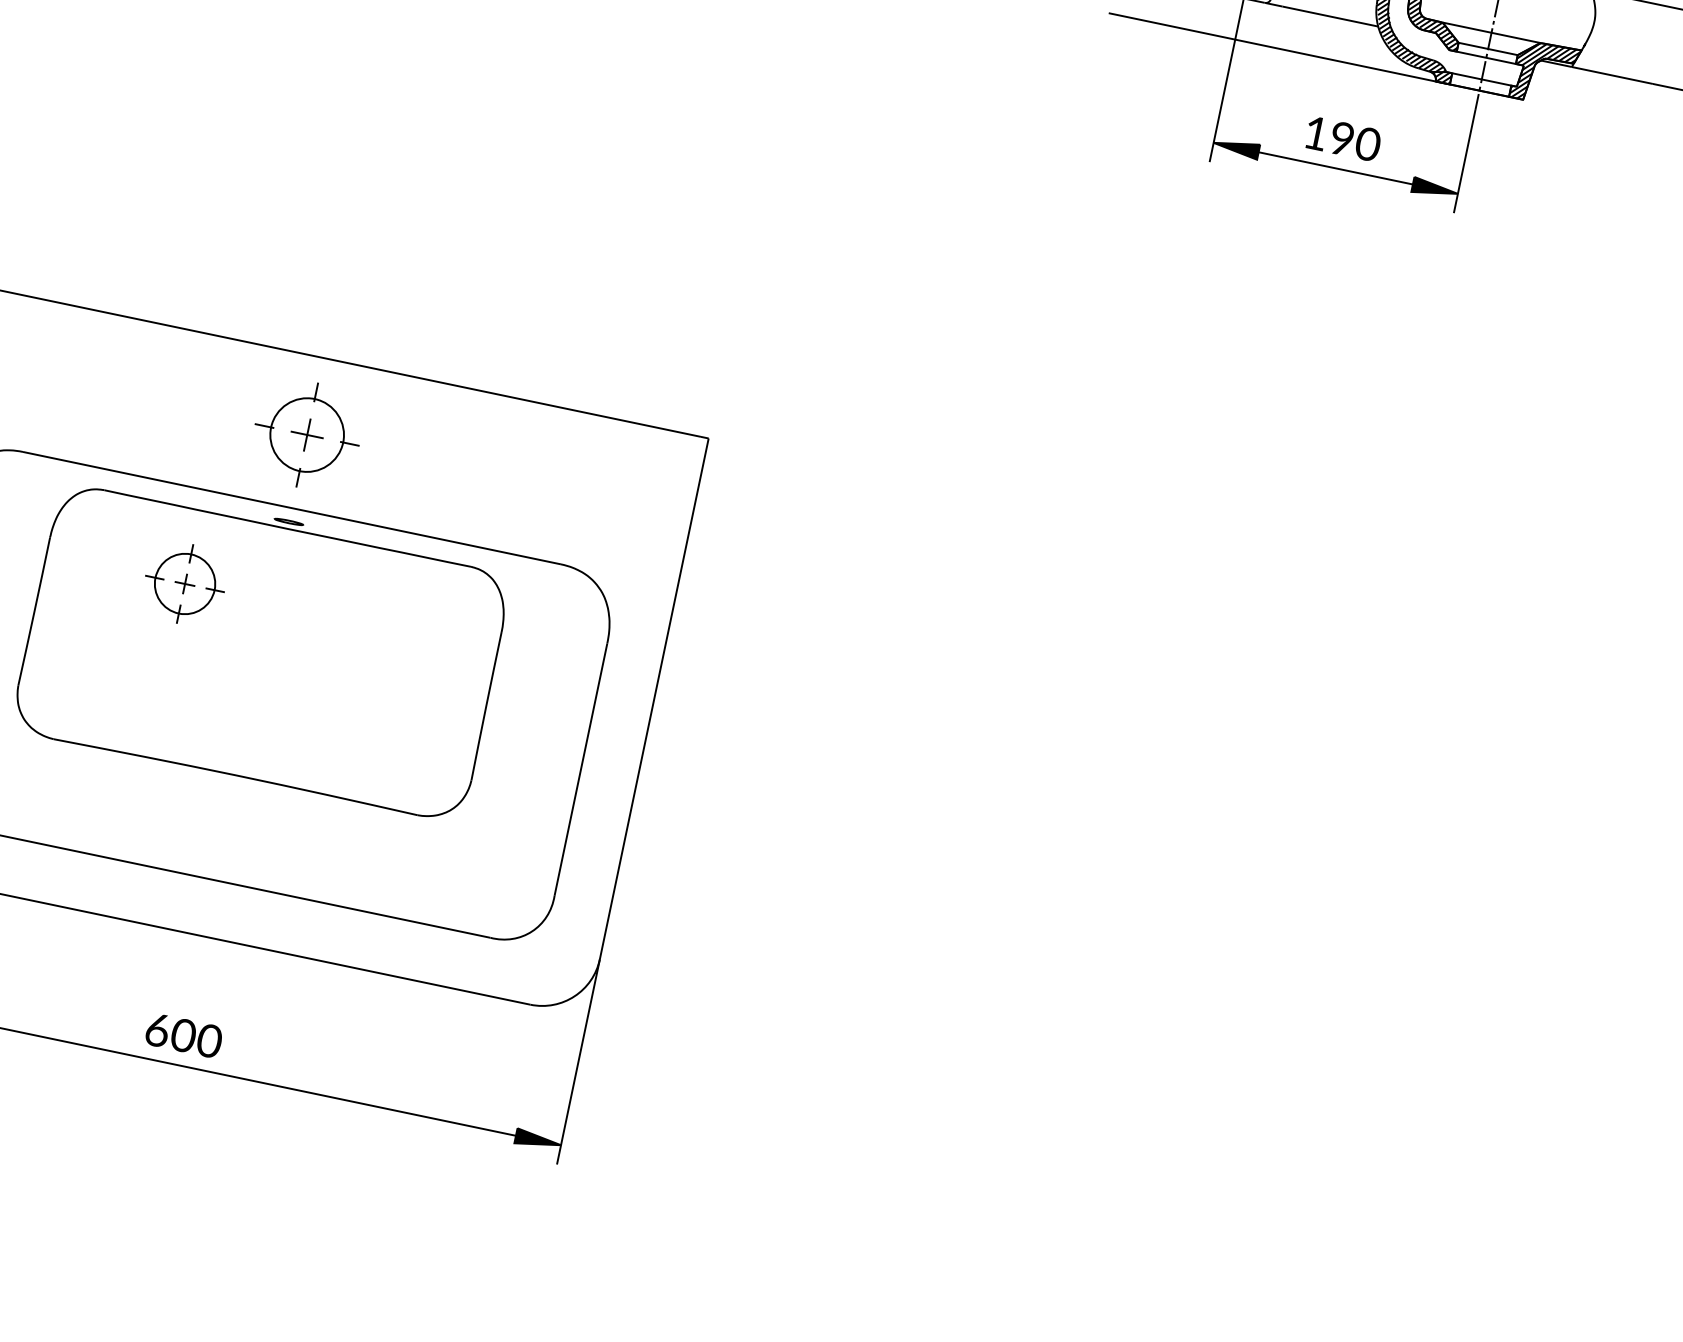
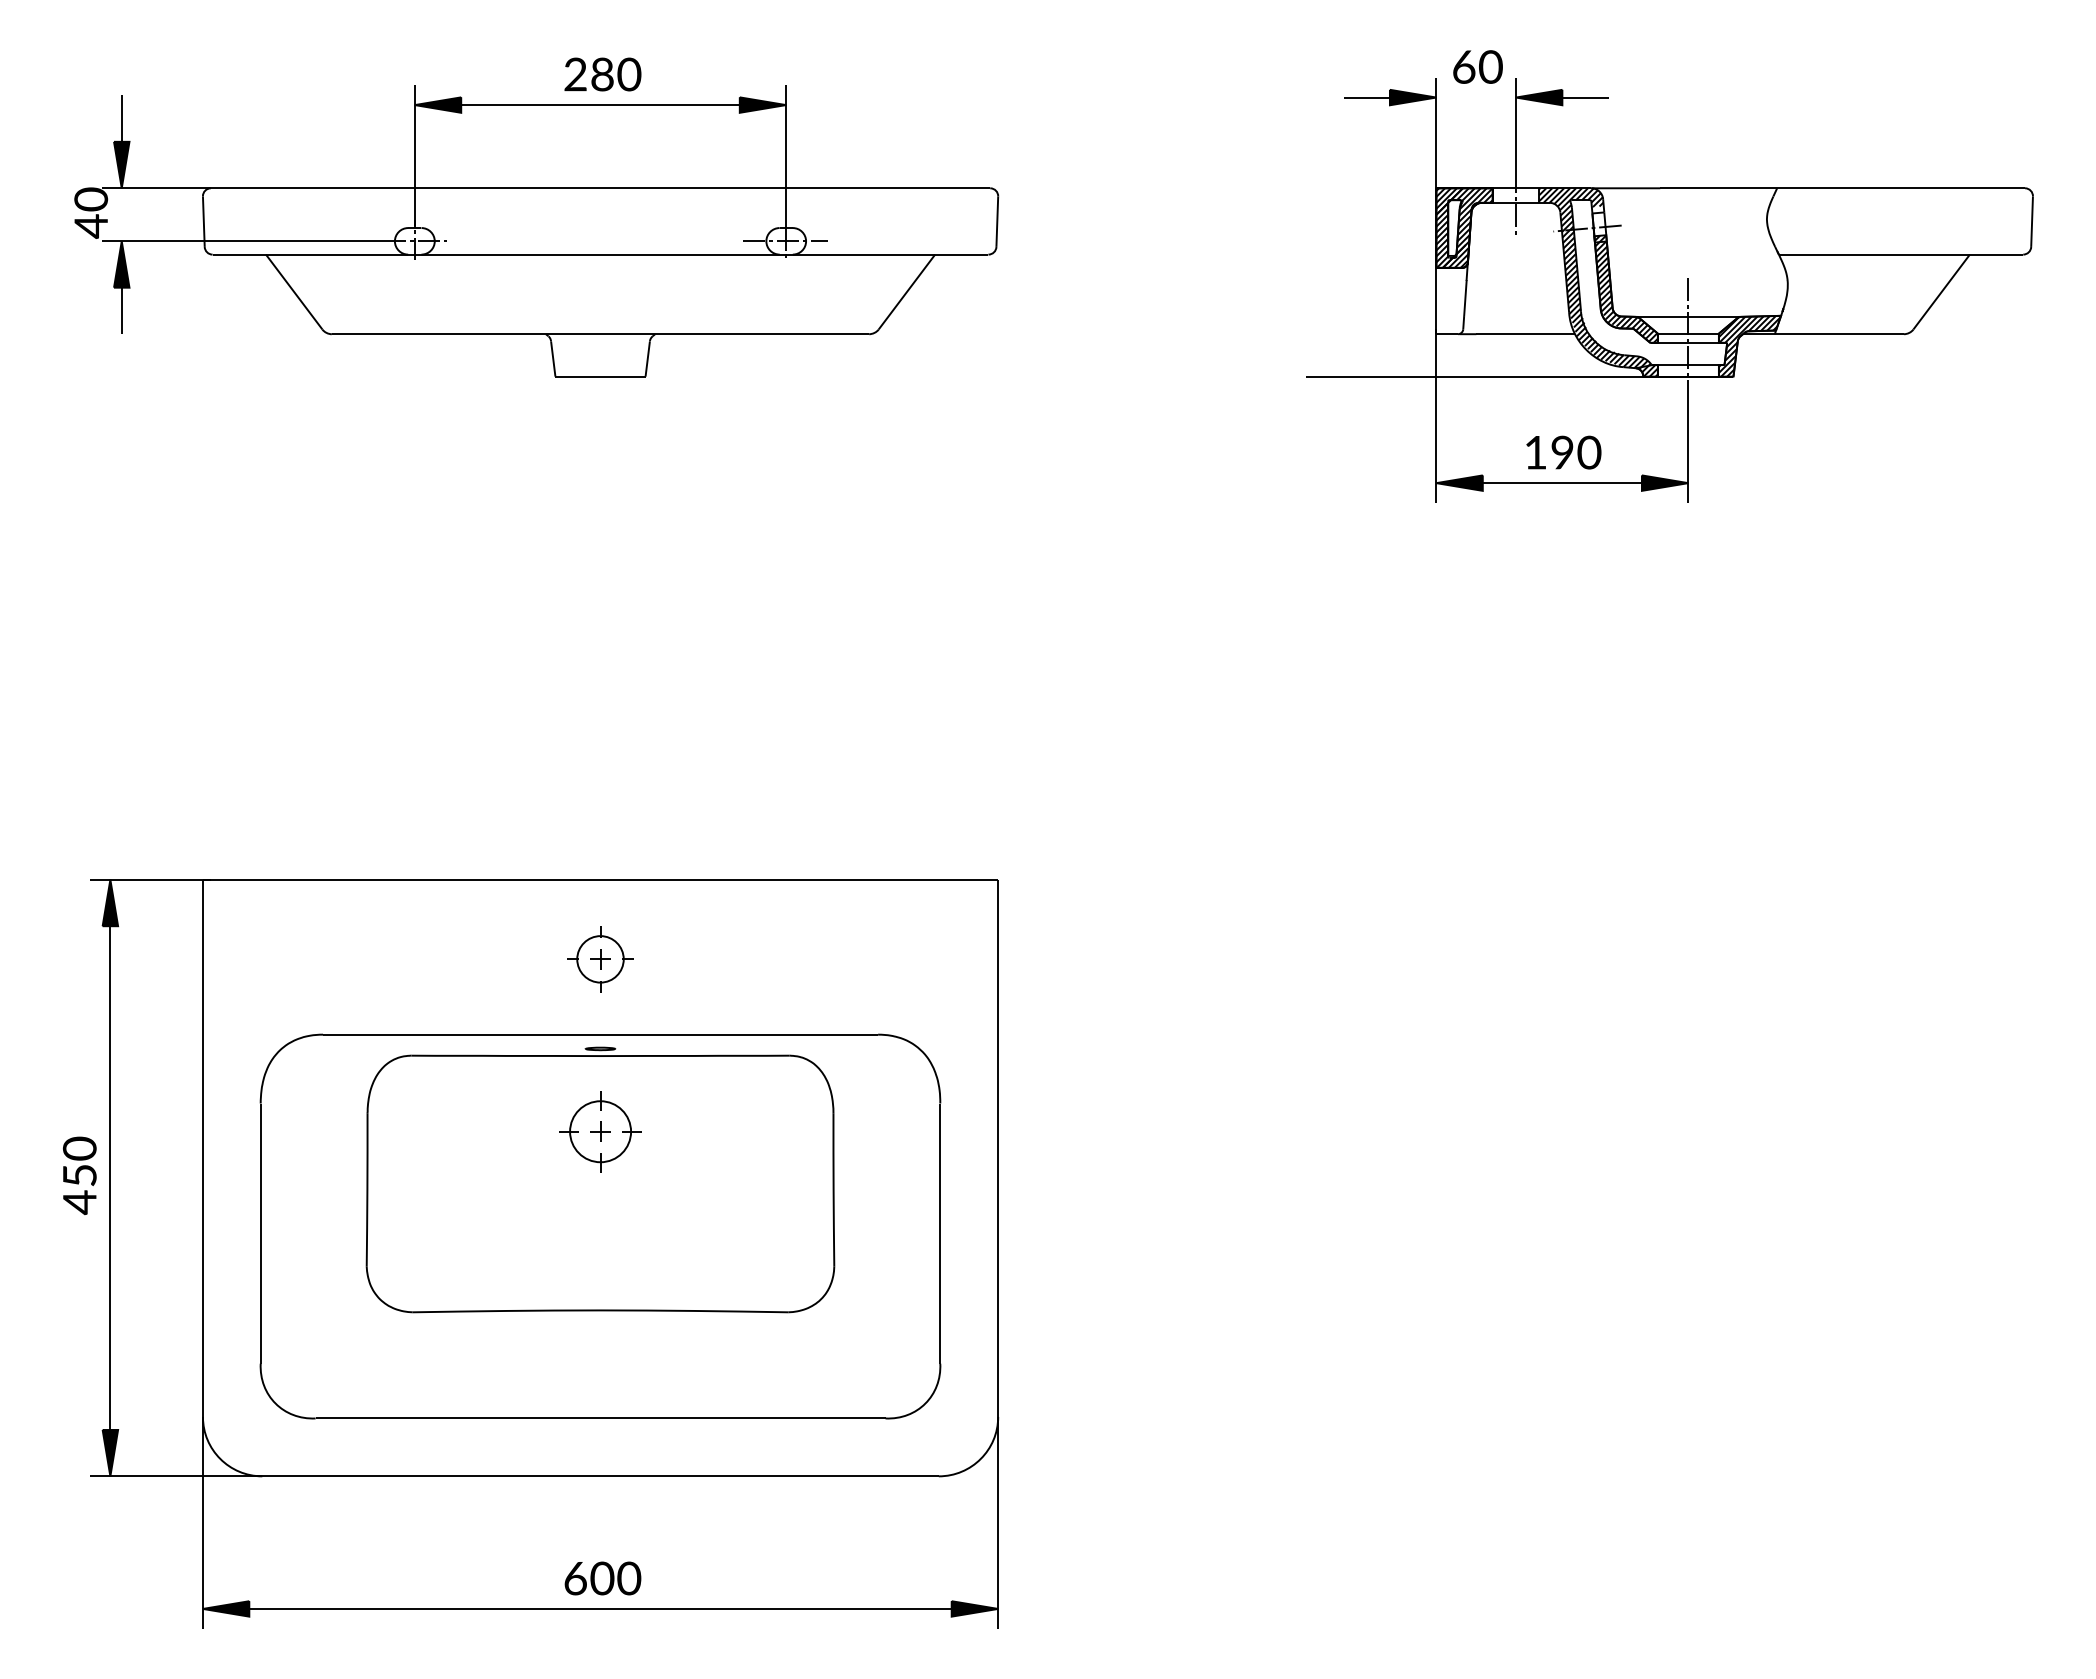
part: (307, 435) -> (600, 959), size x0.62
part: (185, 583) -> (600, 1131), moved

